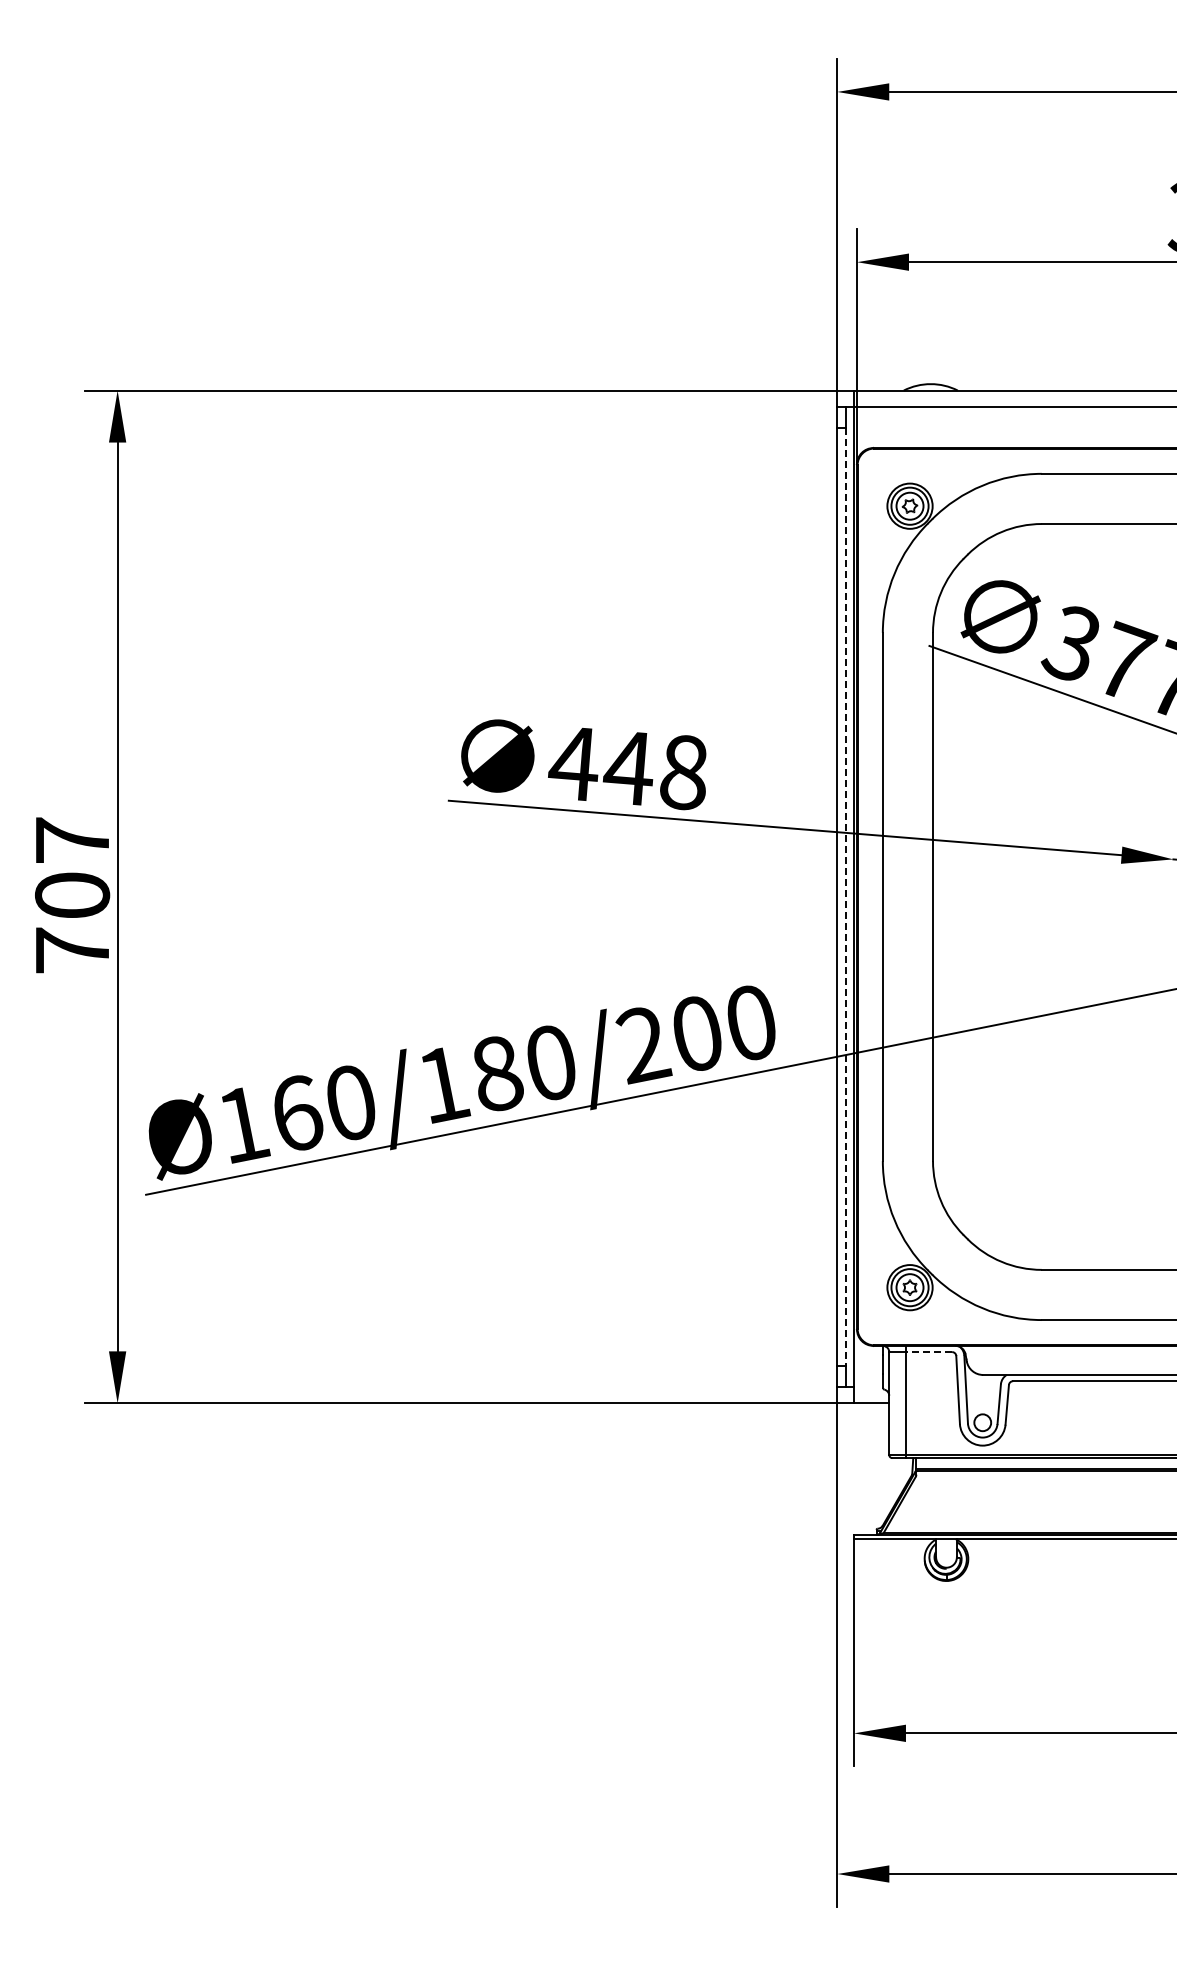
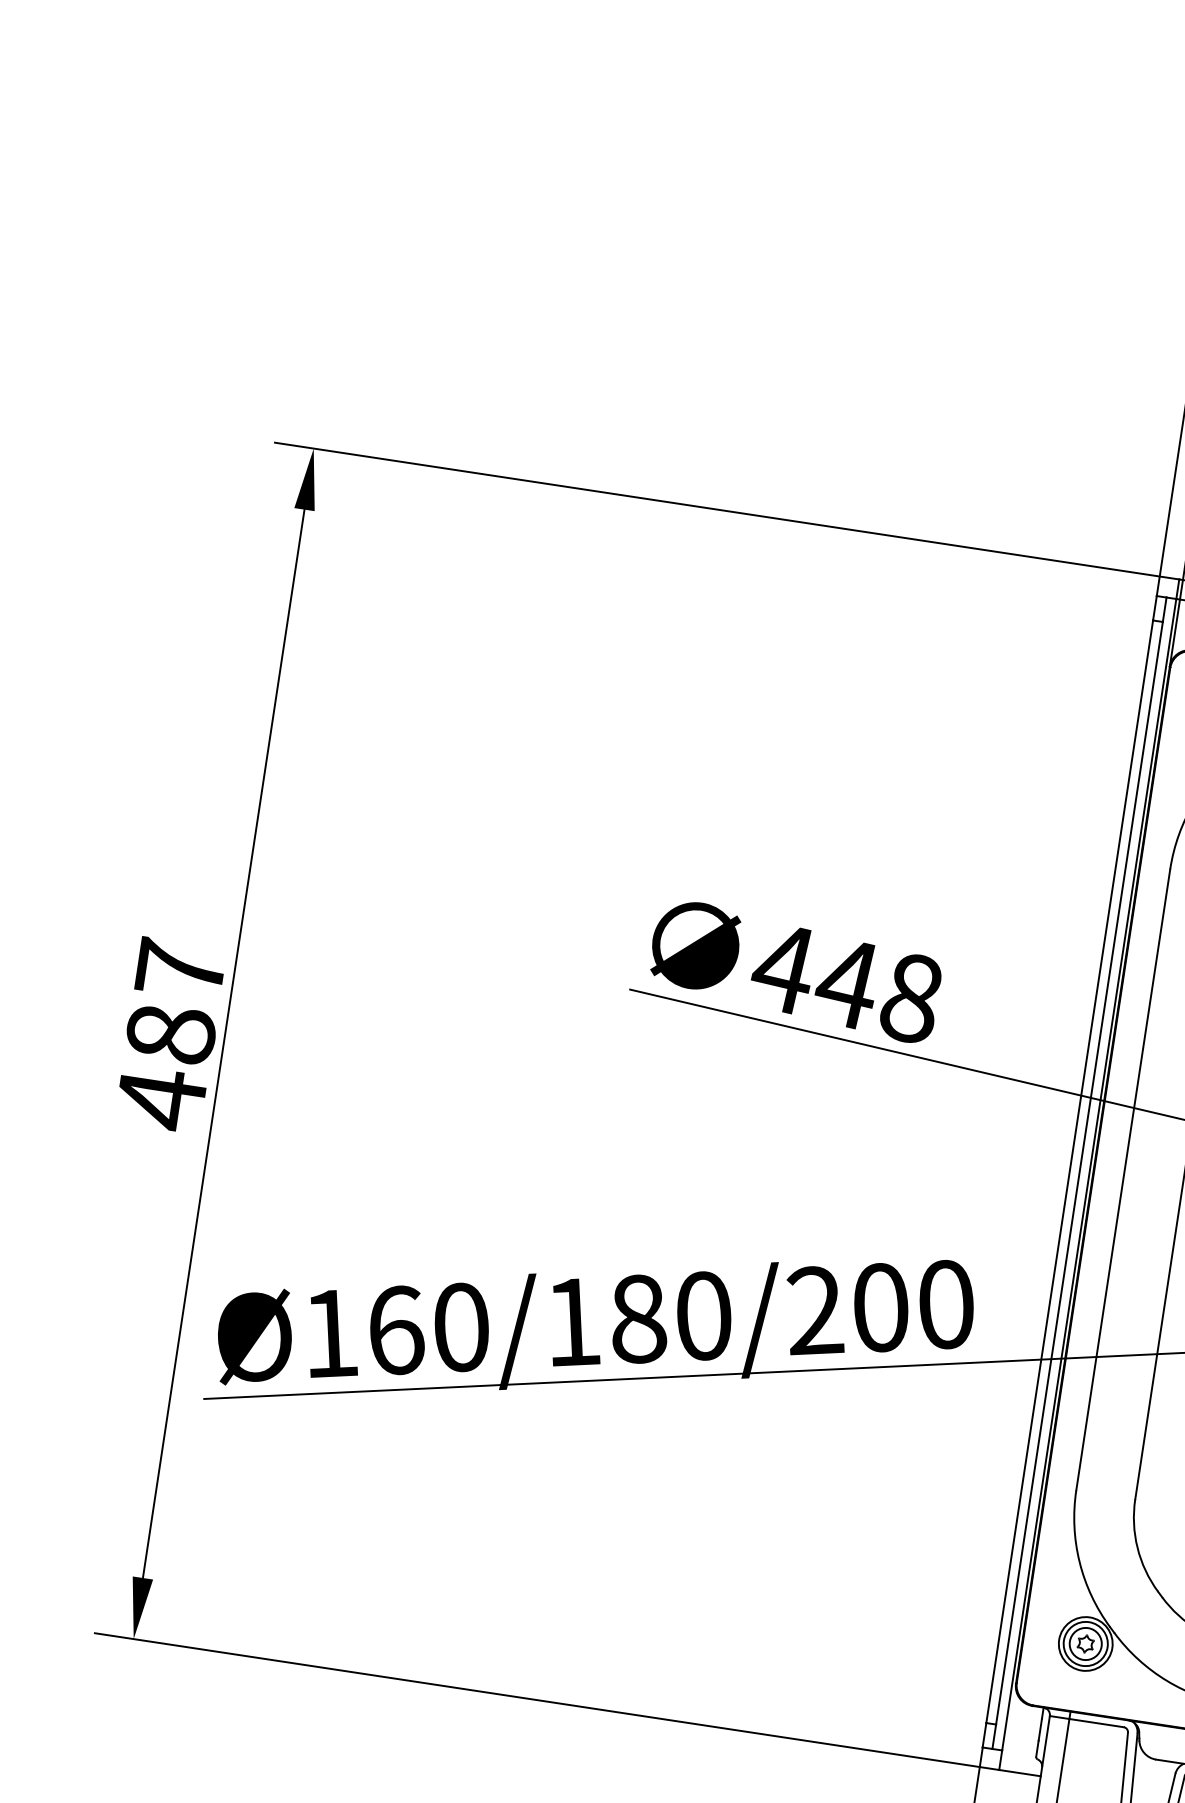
line: (845, 896) -> (1079, 1172), dashed -> solid
text: (72, 923) -> (165, 1067), 707 -> 487
line: (928, 1352) -> (1095, 1723), dashed -> solid

